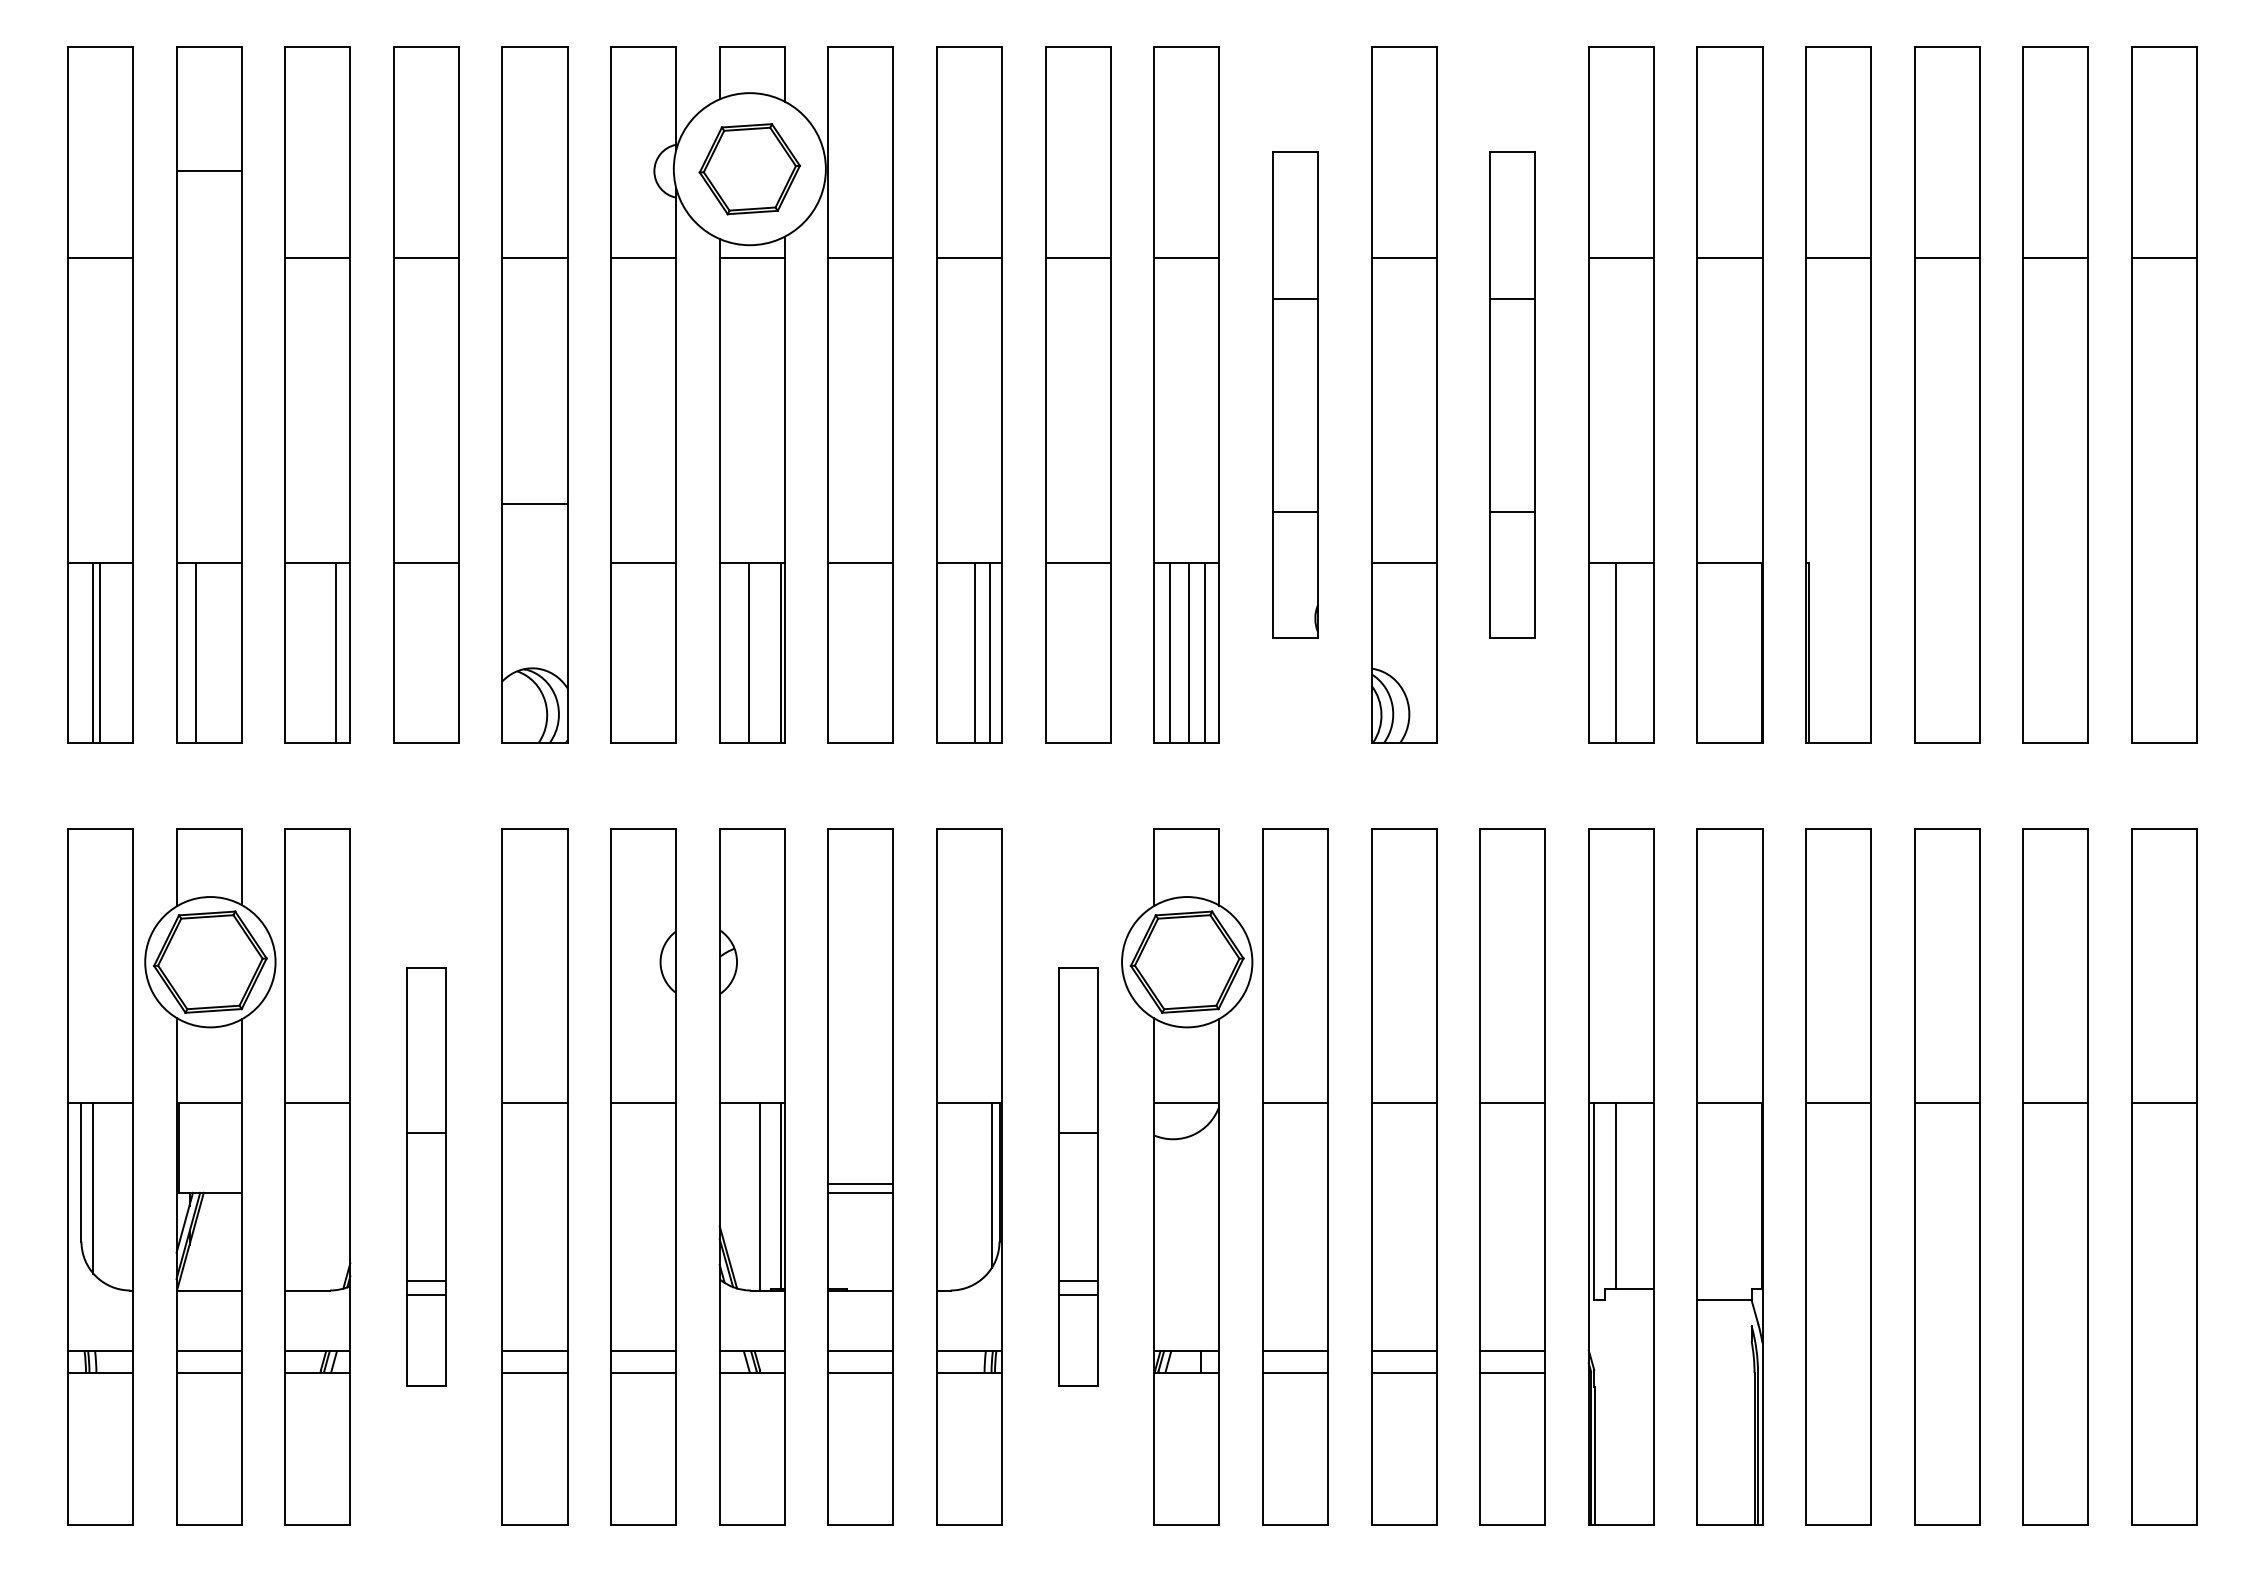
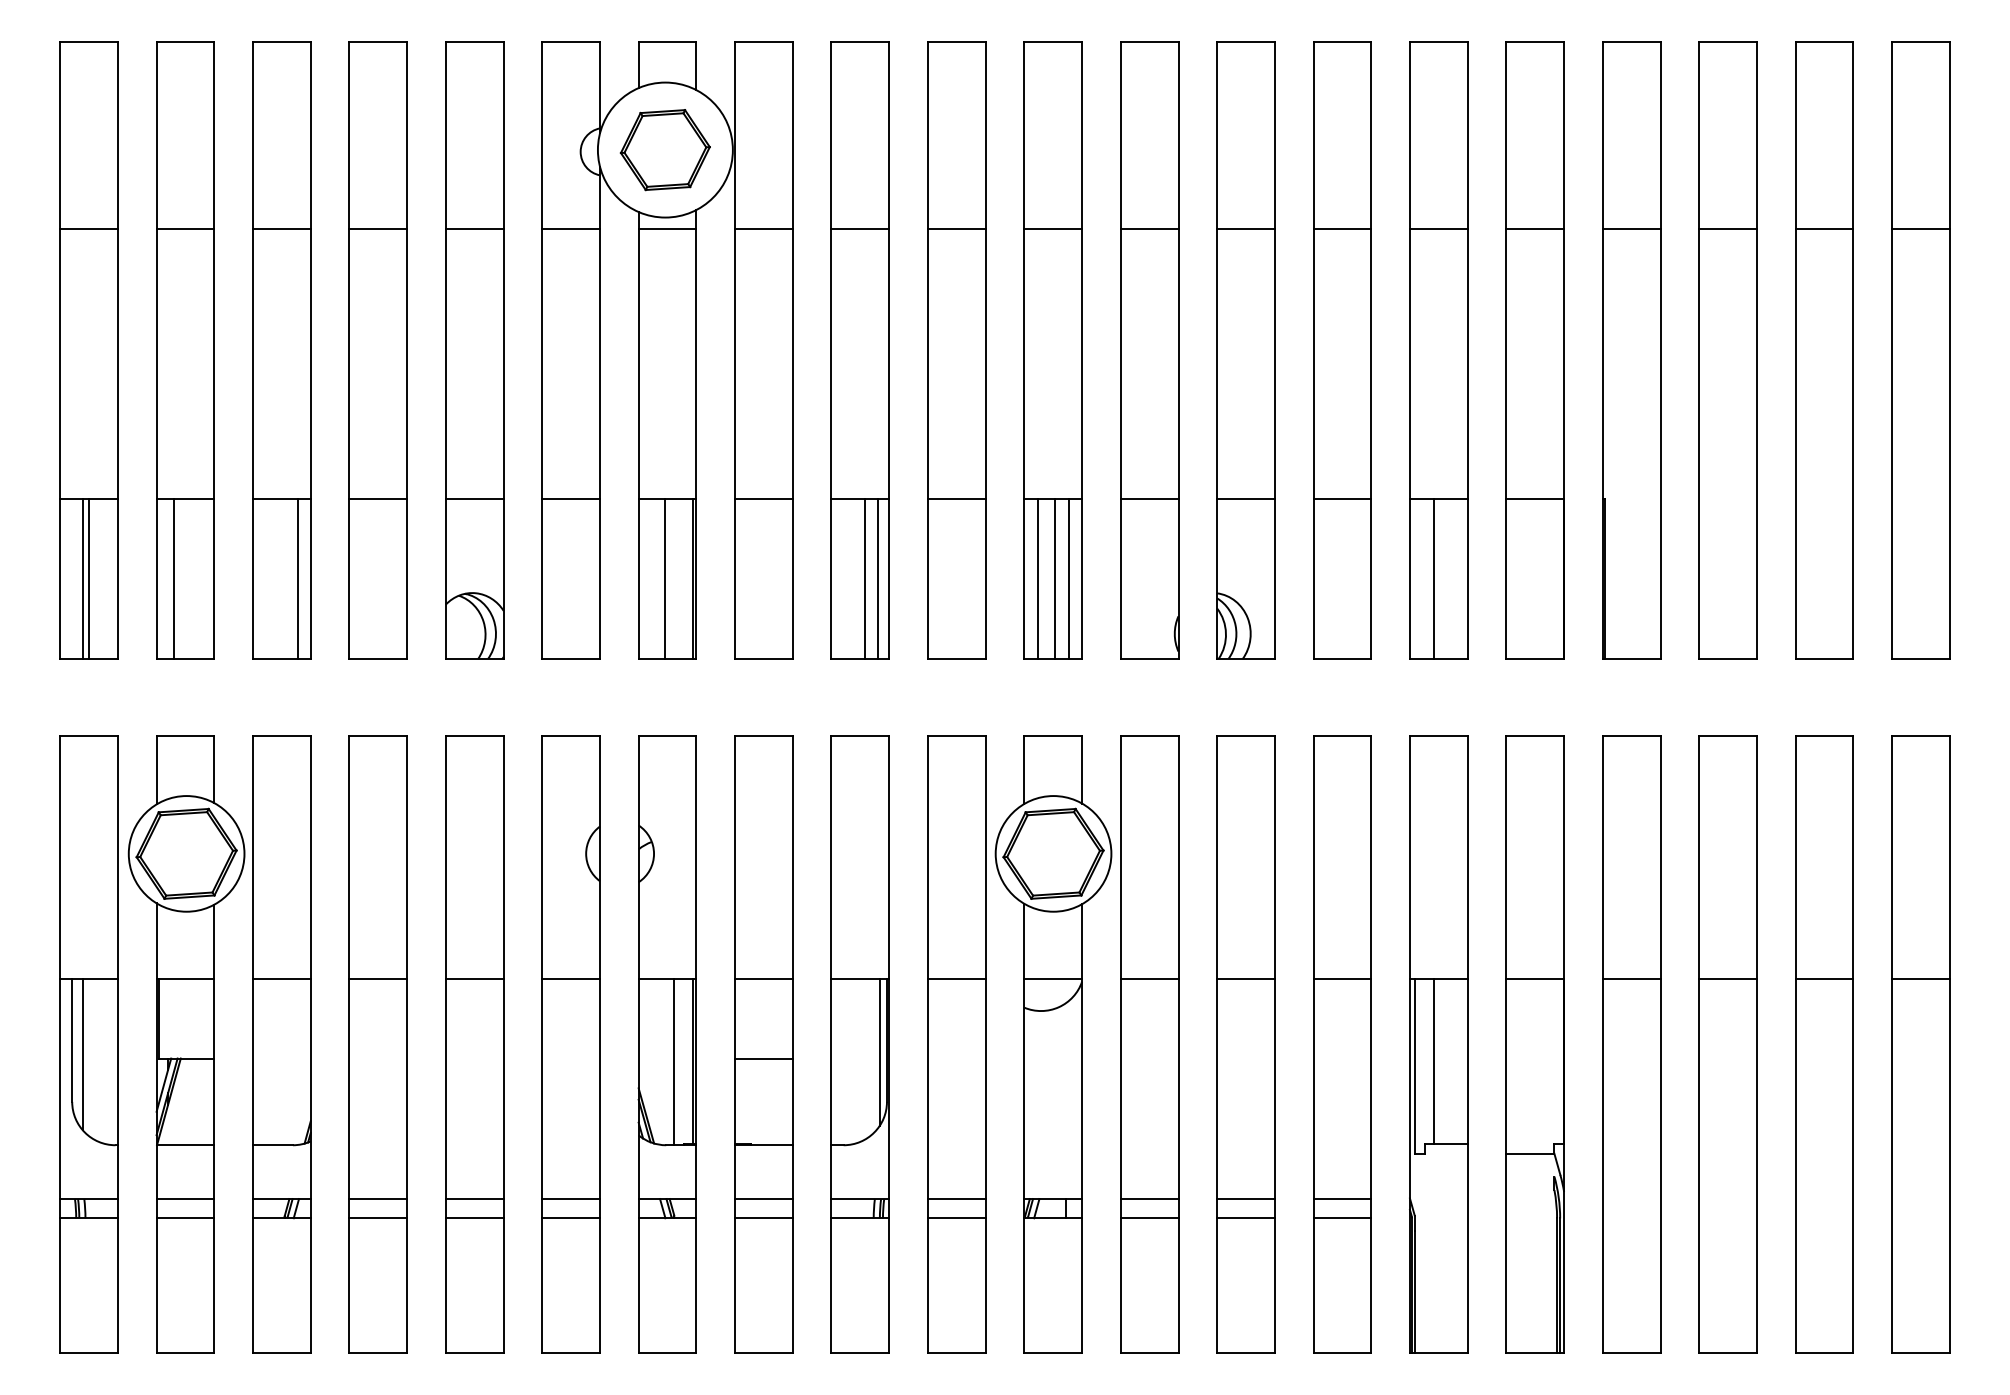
line: (208, 171) -> (184, 229), moved
part: (1295, 394) -> (1149, 350), size x1.43
part: (1512, 394) -> (1342, 350), size x1.43
line: (534, 503) -> (474, 499), moved
part: (426, 1176) -> (378, 1044), size x1.67
part: (1078, 1176) -> (957, 1044), size x1.67
line: (860, 1184) -> (763, 979), moved

